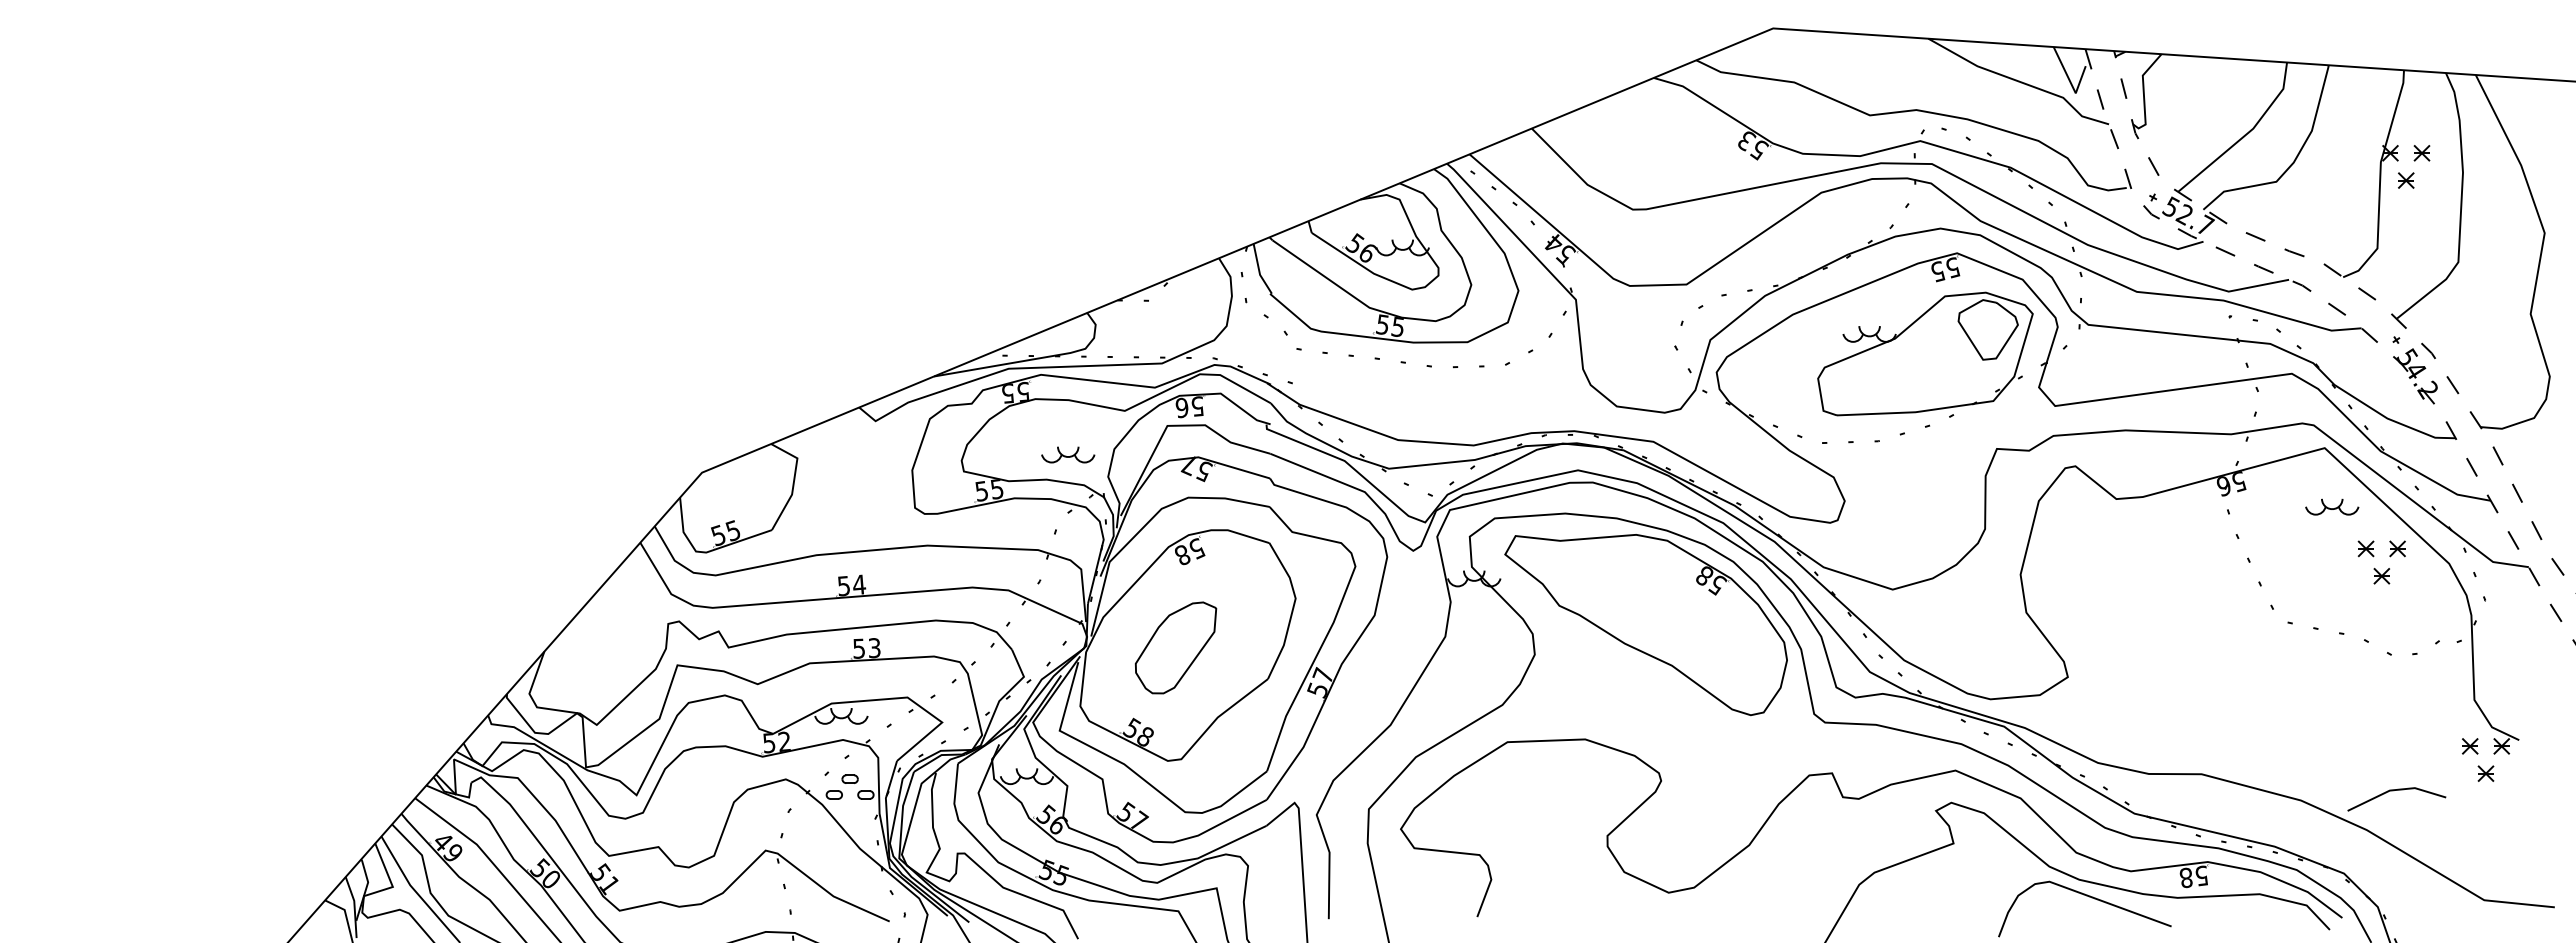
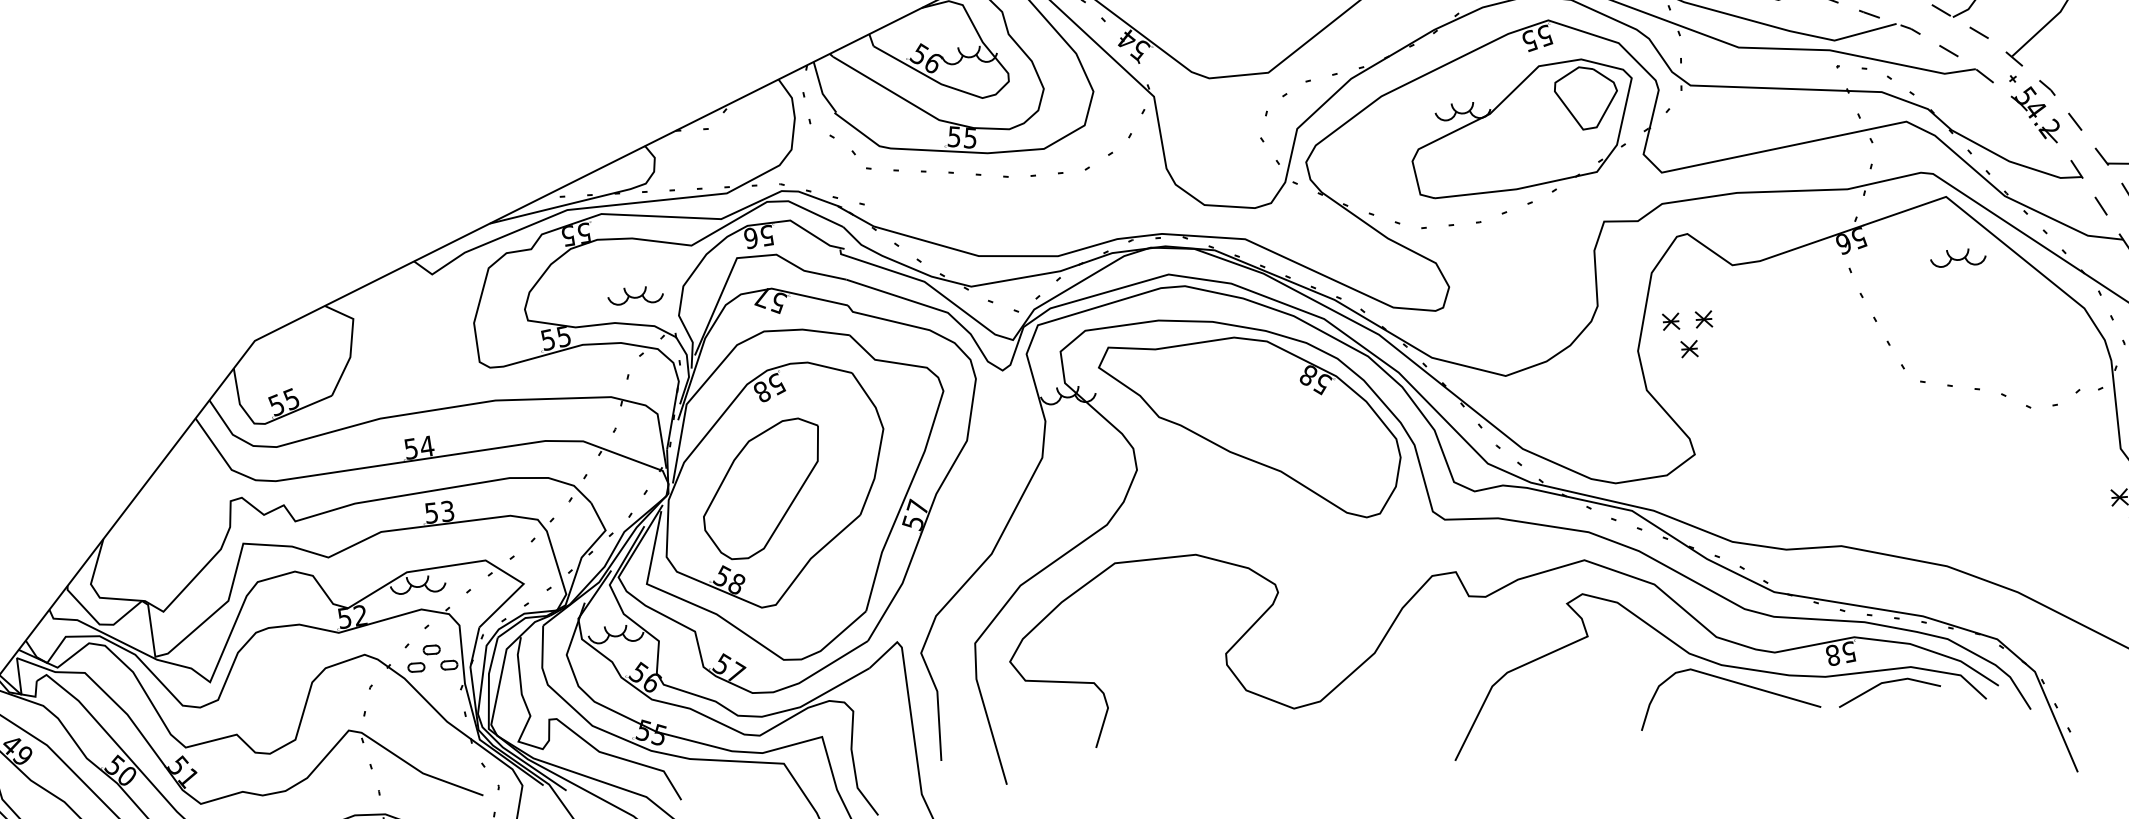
part: (2375, 568) -> (1682, 341), moved
part: (1175, 647) -> (761, 488), size x1.43
line: (2393, 791) -> (1885, 683), moved

